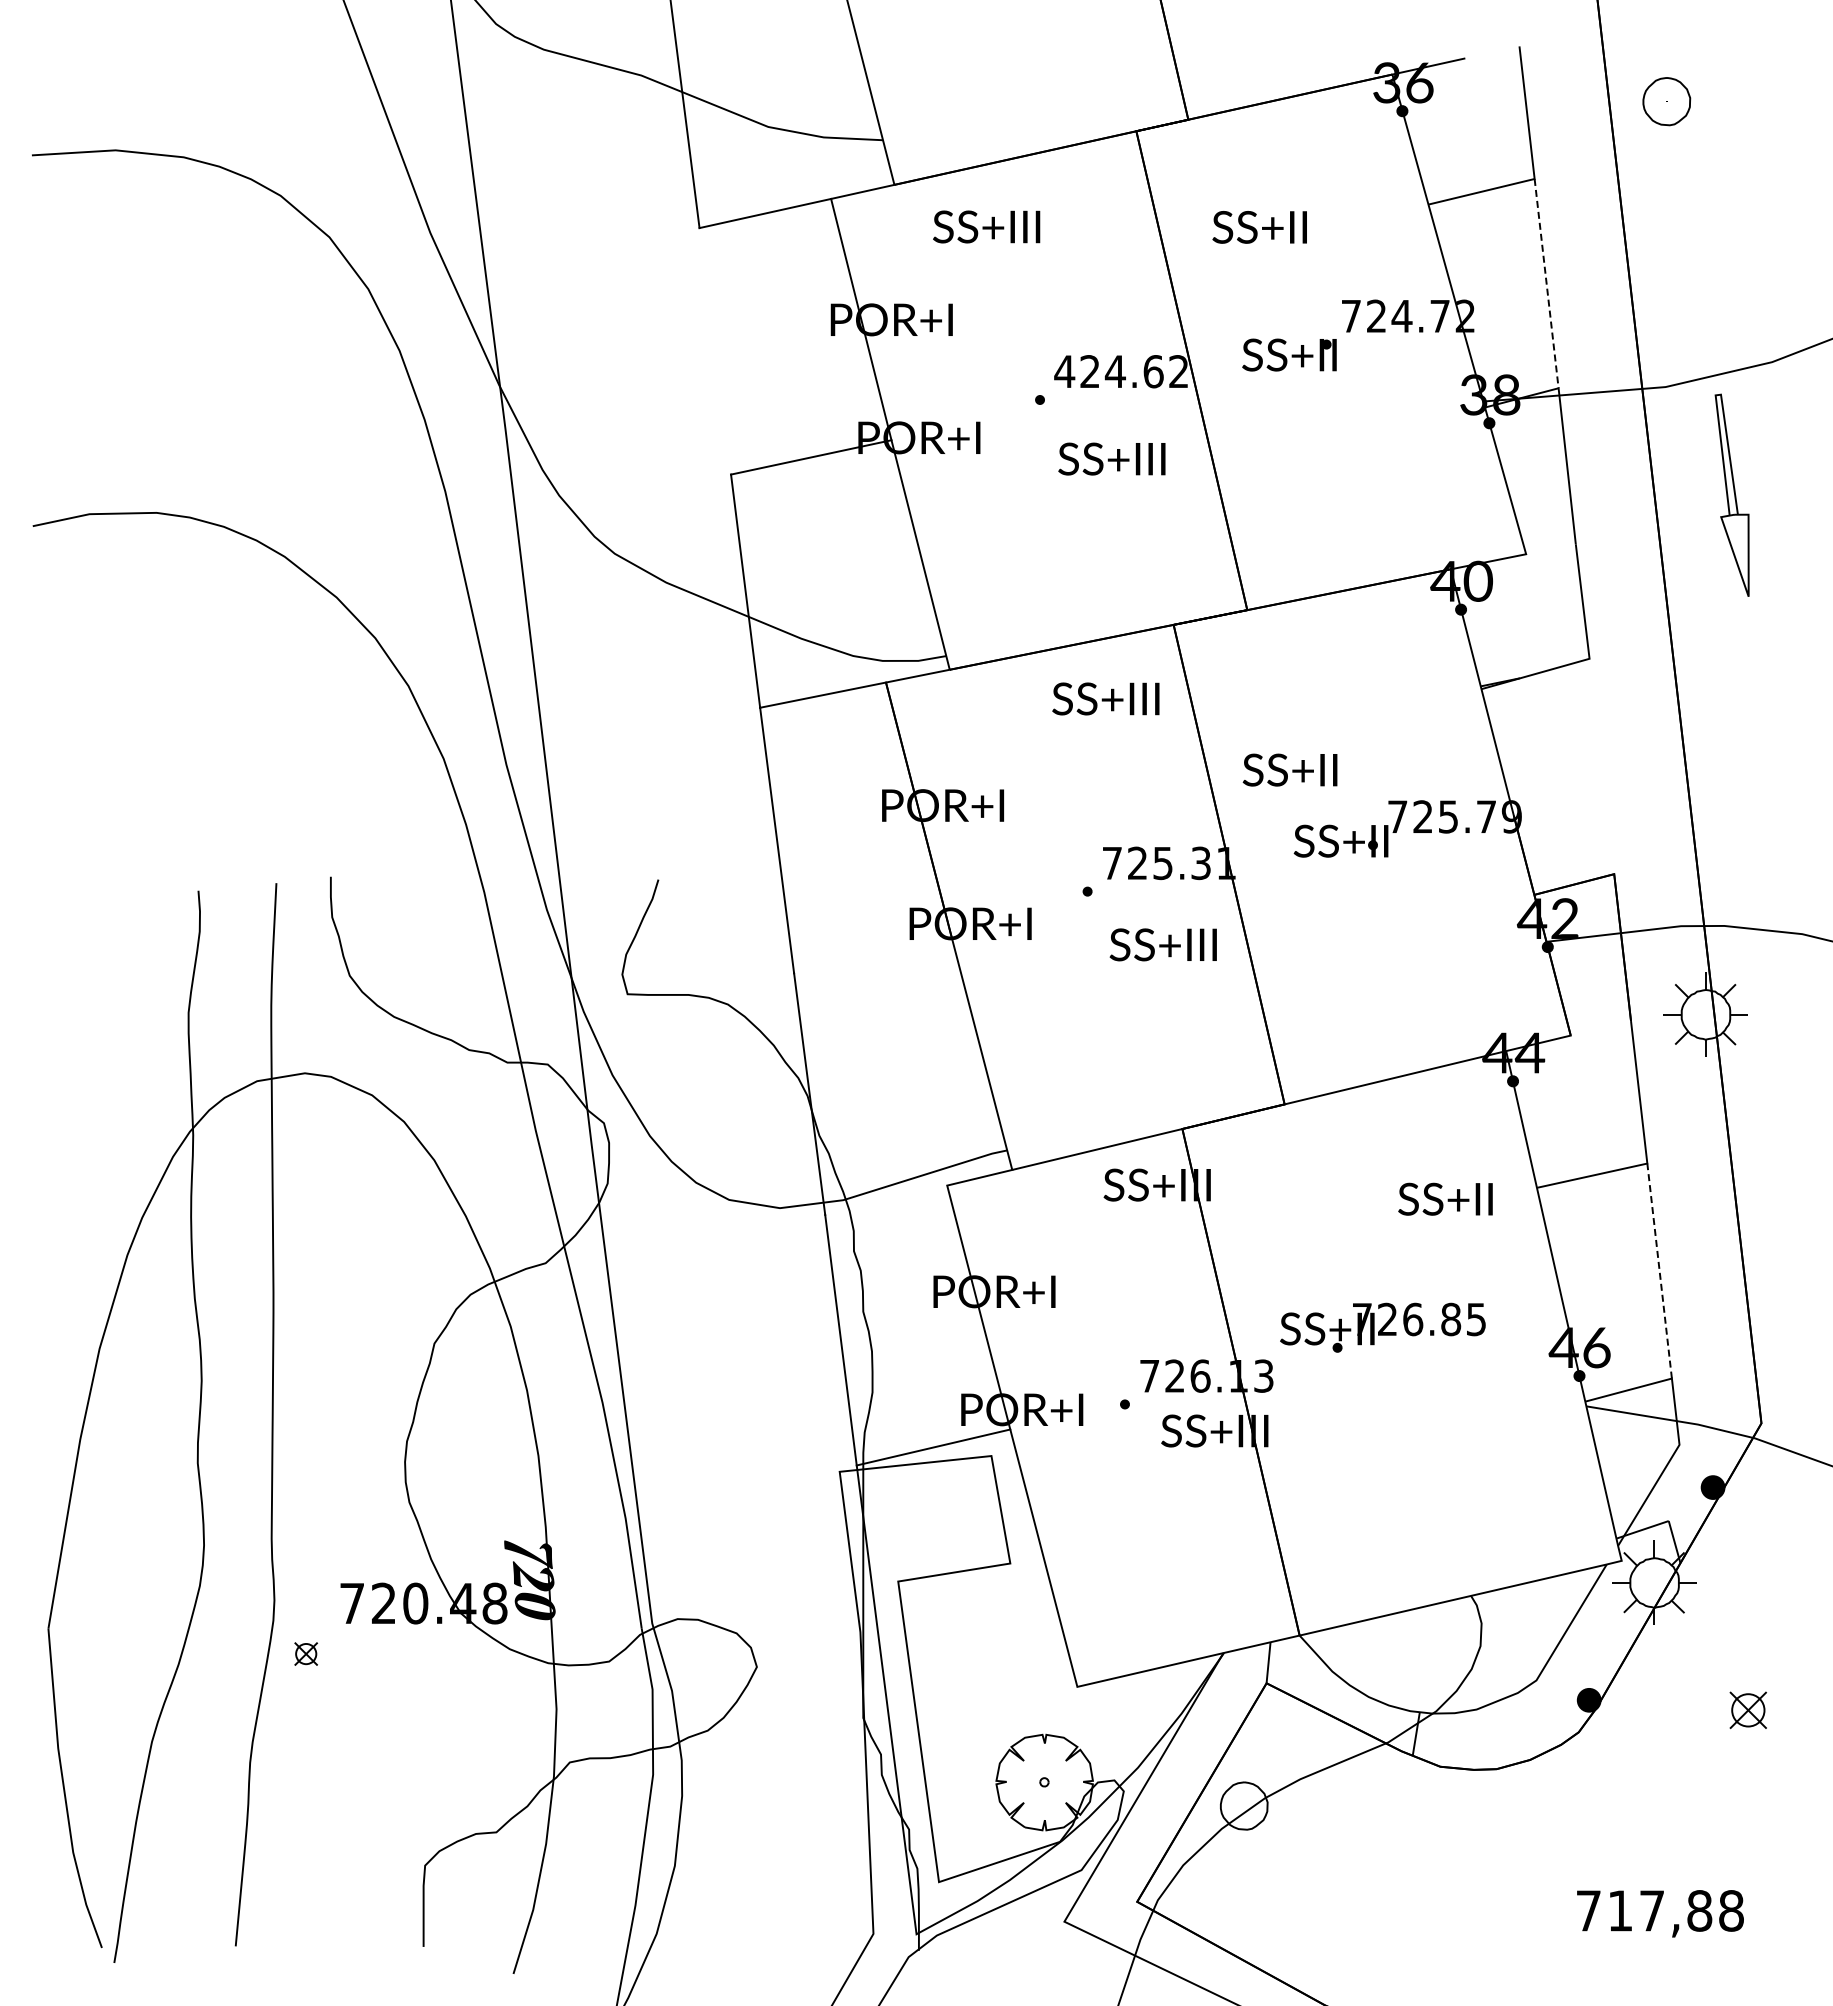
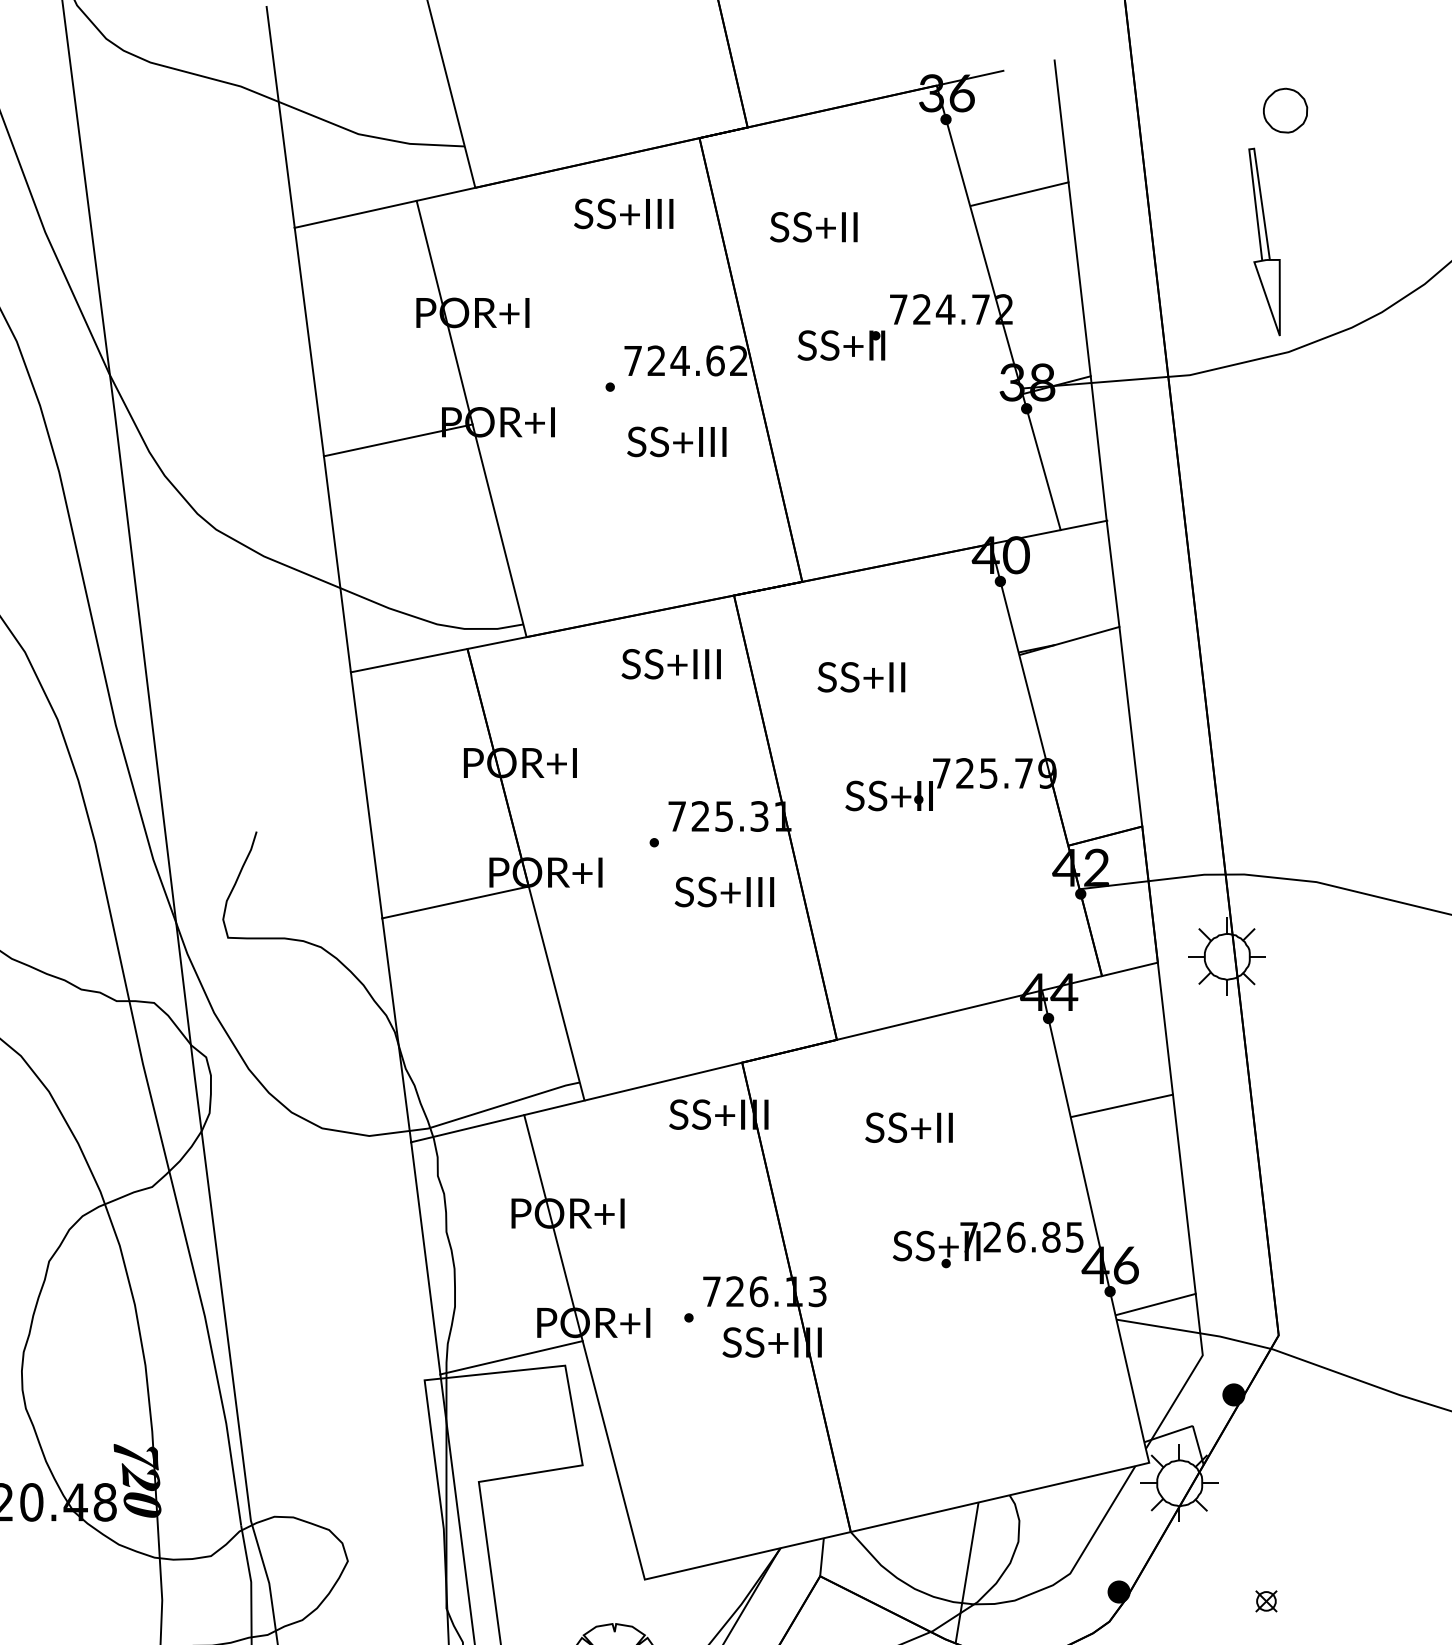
part: (1666, 101) -> (1285, 110), moved
text: (986, 226) -> (623, 213), moved
line: (1546, 284) -> (1079, 280), dashed -> solid
line: (715, 351) -> (309, 342), added
text: (1064, 371) -> (632, 360), 424.62 -> 724.62
part: (1731, 494) -> (1263, 241), moved
line: (1551, 549) -> (1084, 525), added
line: (1601, 766) -> (1130, 726), added
text: (1289, 769) -> (860, 676), moved
line: (873, 955) -> (455, 901), added
line: (1600, 1028) -> (1129, 969), added
text: (1445, 1198) -> (909, 1127), moved
line: (886, 1199) -> (467, 1127), added
line: (1659, 1270) -> (1184, 1193), dashed -> solid
part: (1382, 1327) -> (987, 1244), moved
line: (1428, 1657) -> (970, 1552), added
part: (1747, 1710) -> (1265, 1601), size x0.62

